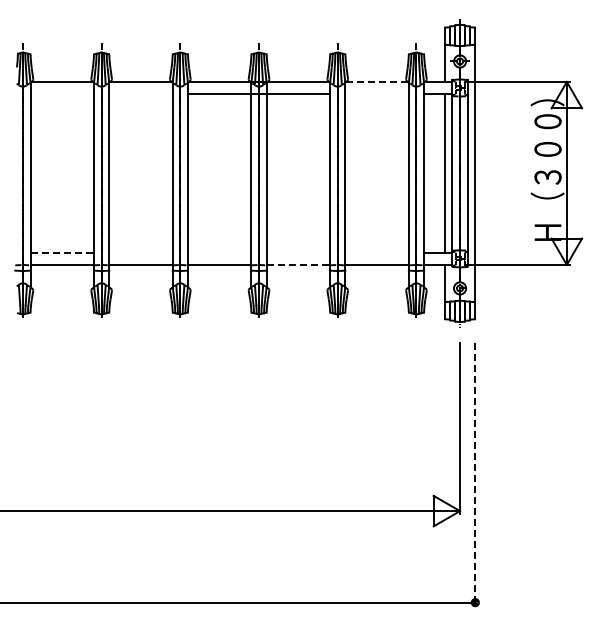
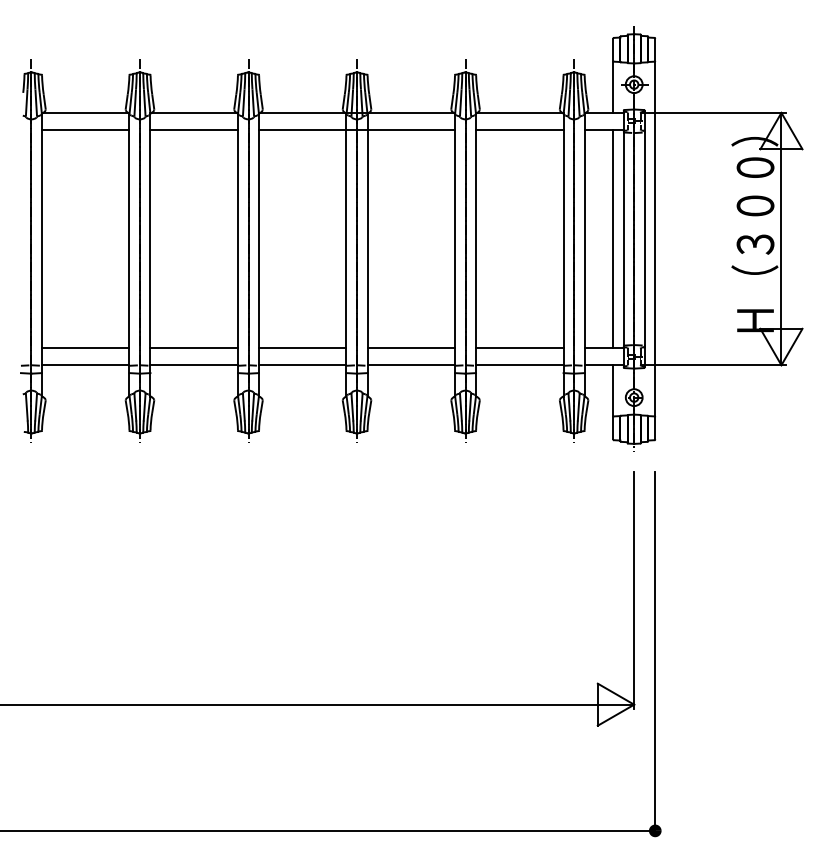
line: (377, 81) -> (520, 112), dashed -> solid
line: (61, 94) -> (84, 130), added
line: (140, 94) -> (193, 130), added
line: (376, 94) -> (518, 130), added
line: (62, 252) -> (86, 348), dashed -> solid
line: (140, 252) -> (193, 348), added
line: (219, 252) -> (302, 348), added
line: (298, 252) -> (411, 348), added
line: (376, 252) -> (518, 348), added
line: (298, 264) -> (411, 364), dashed -> solid
line: (475, 474) -> (655, 654), dashed -> solid

